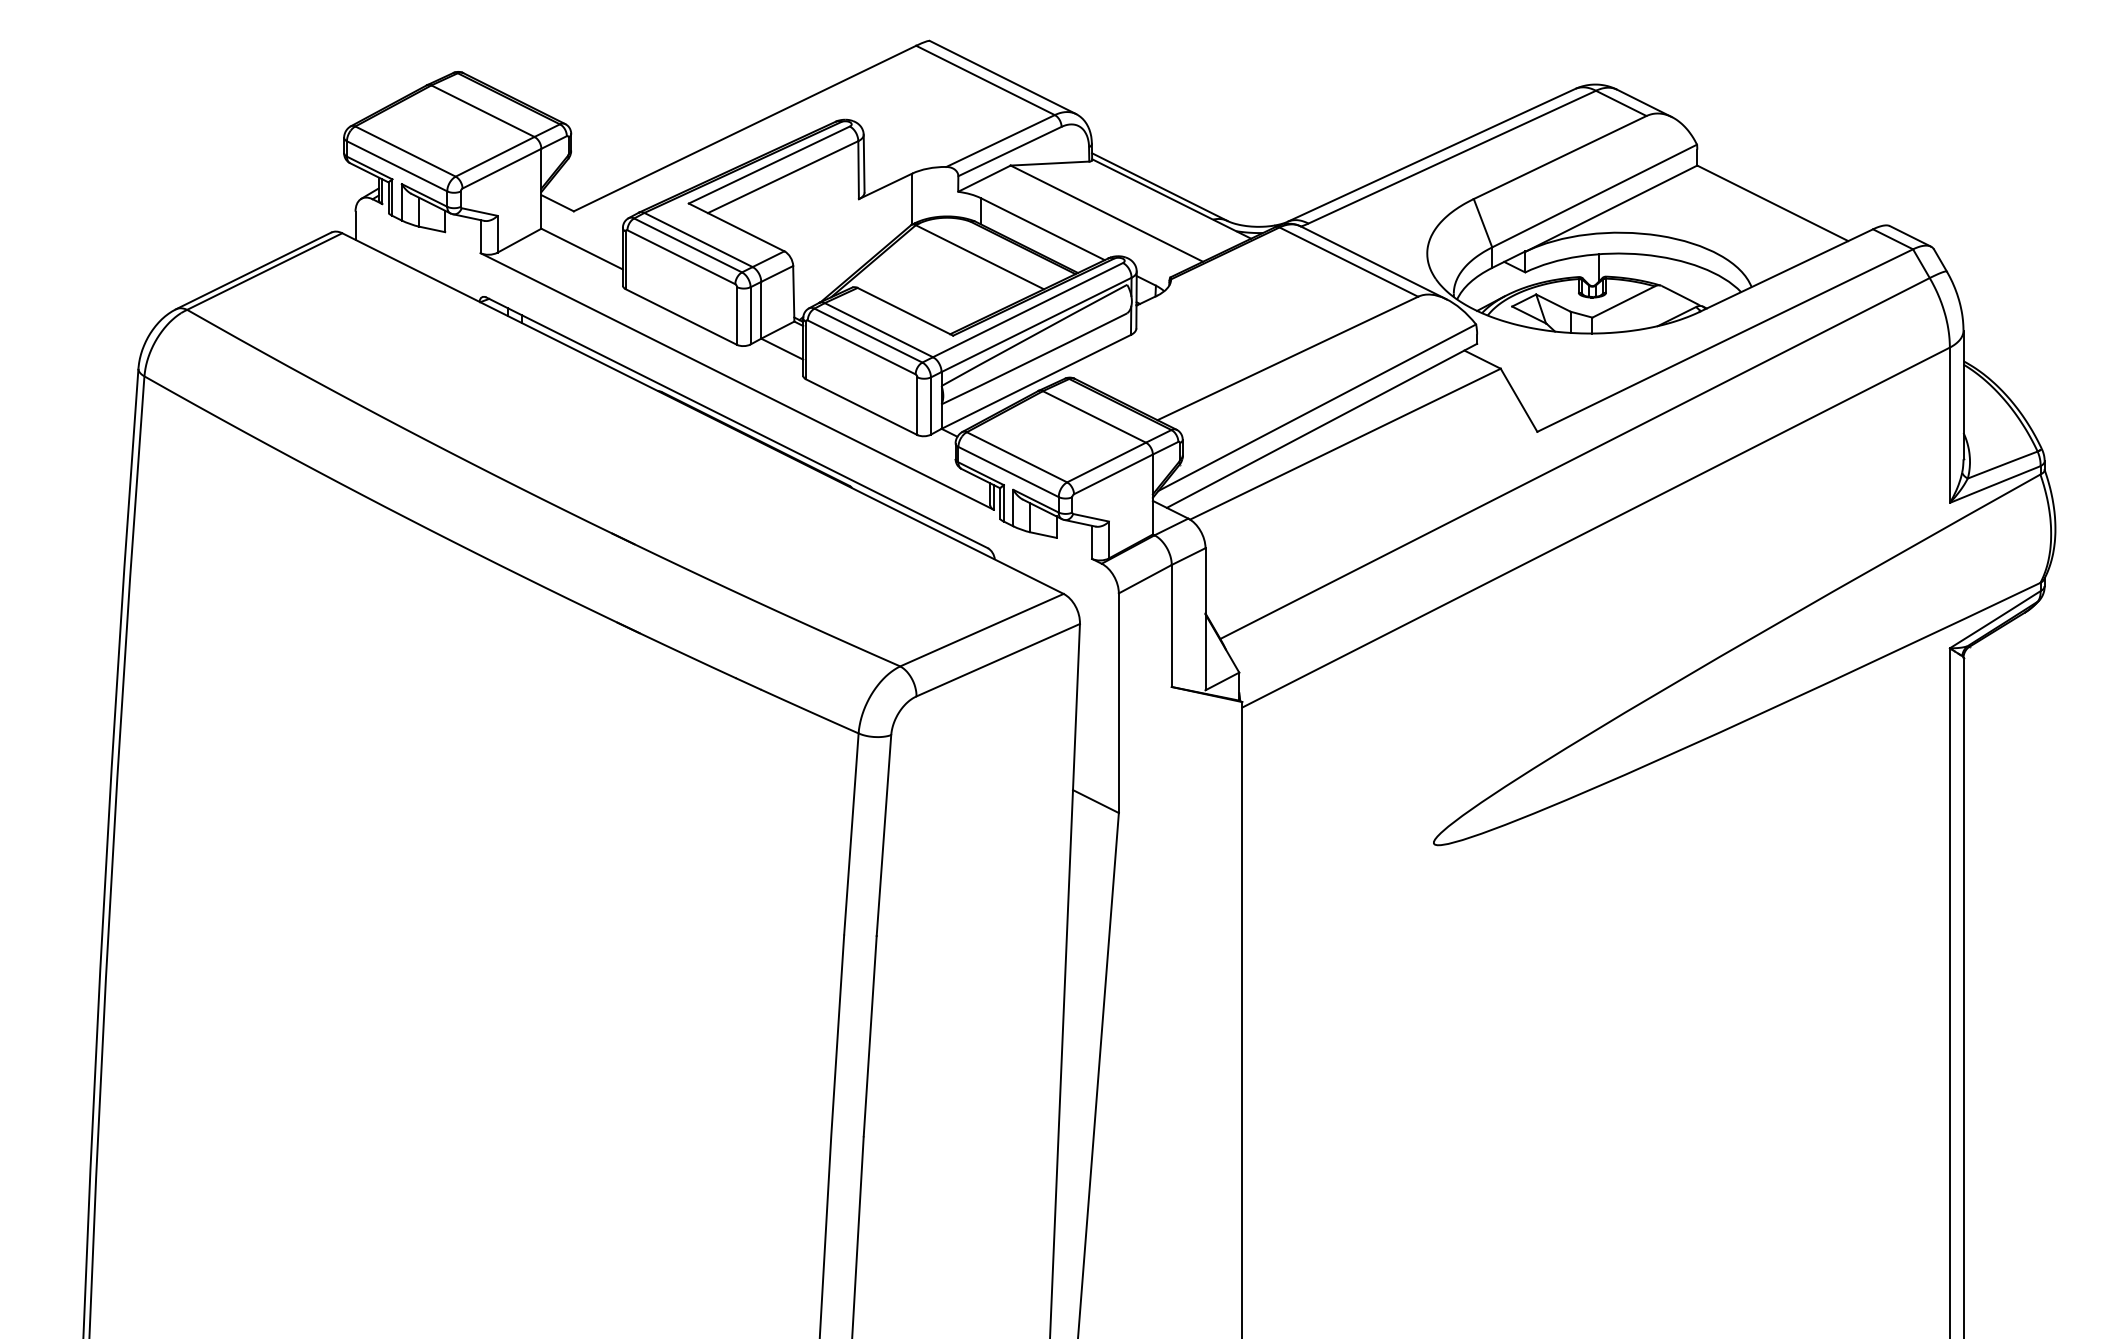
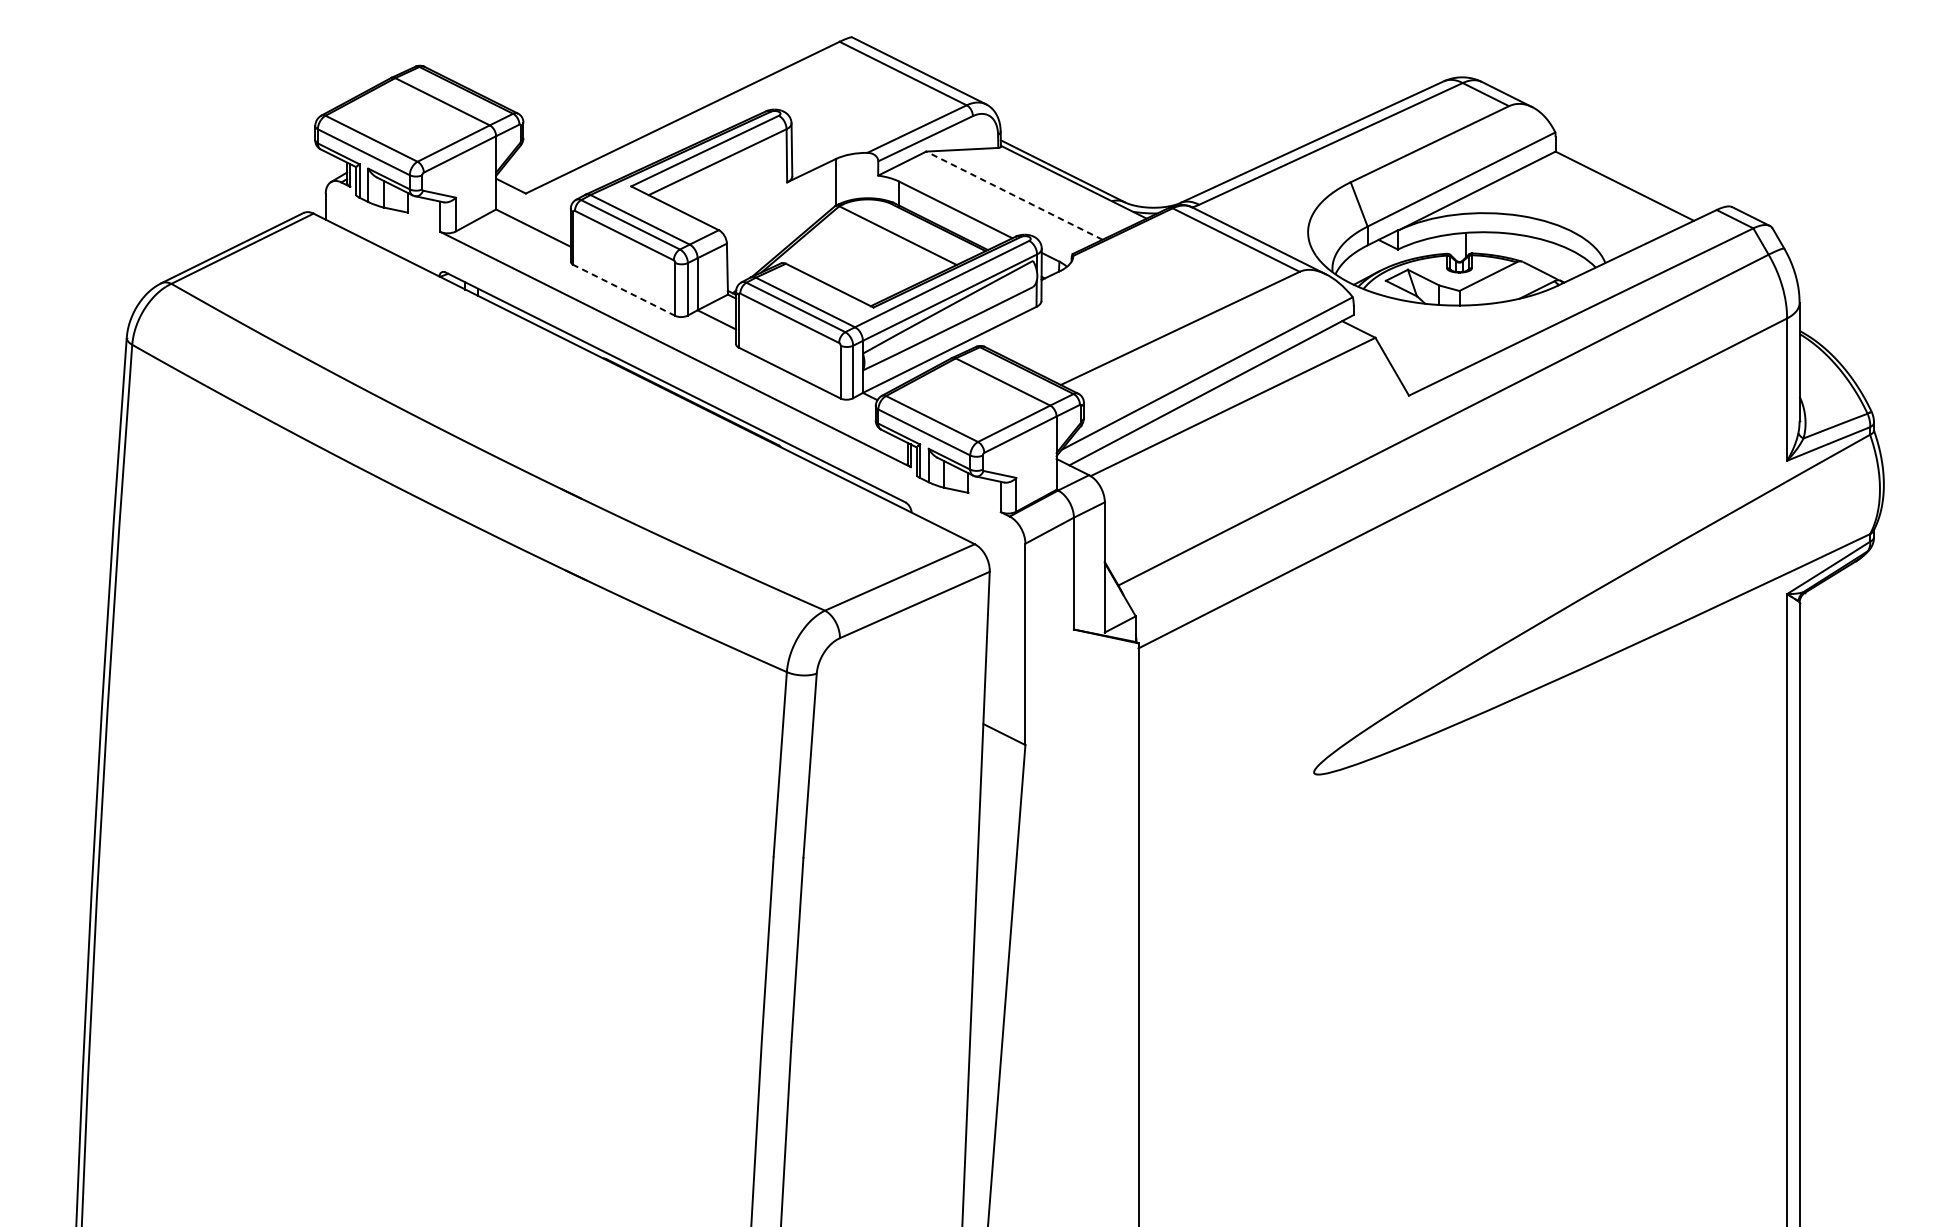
line: (1106, 213) -> (1014, 195), solid -> dashed
line: (680, 316) -> (623, 289), solid -> dashed

